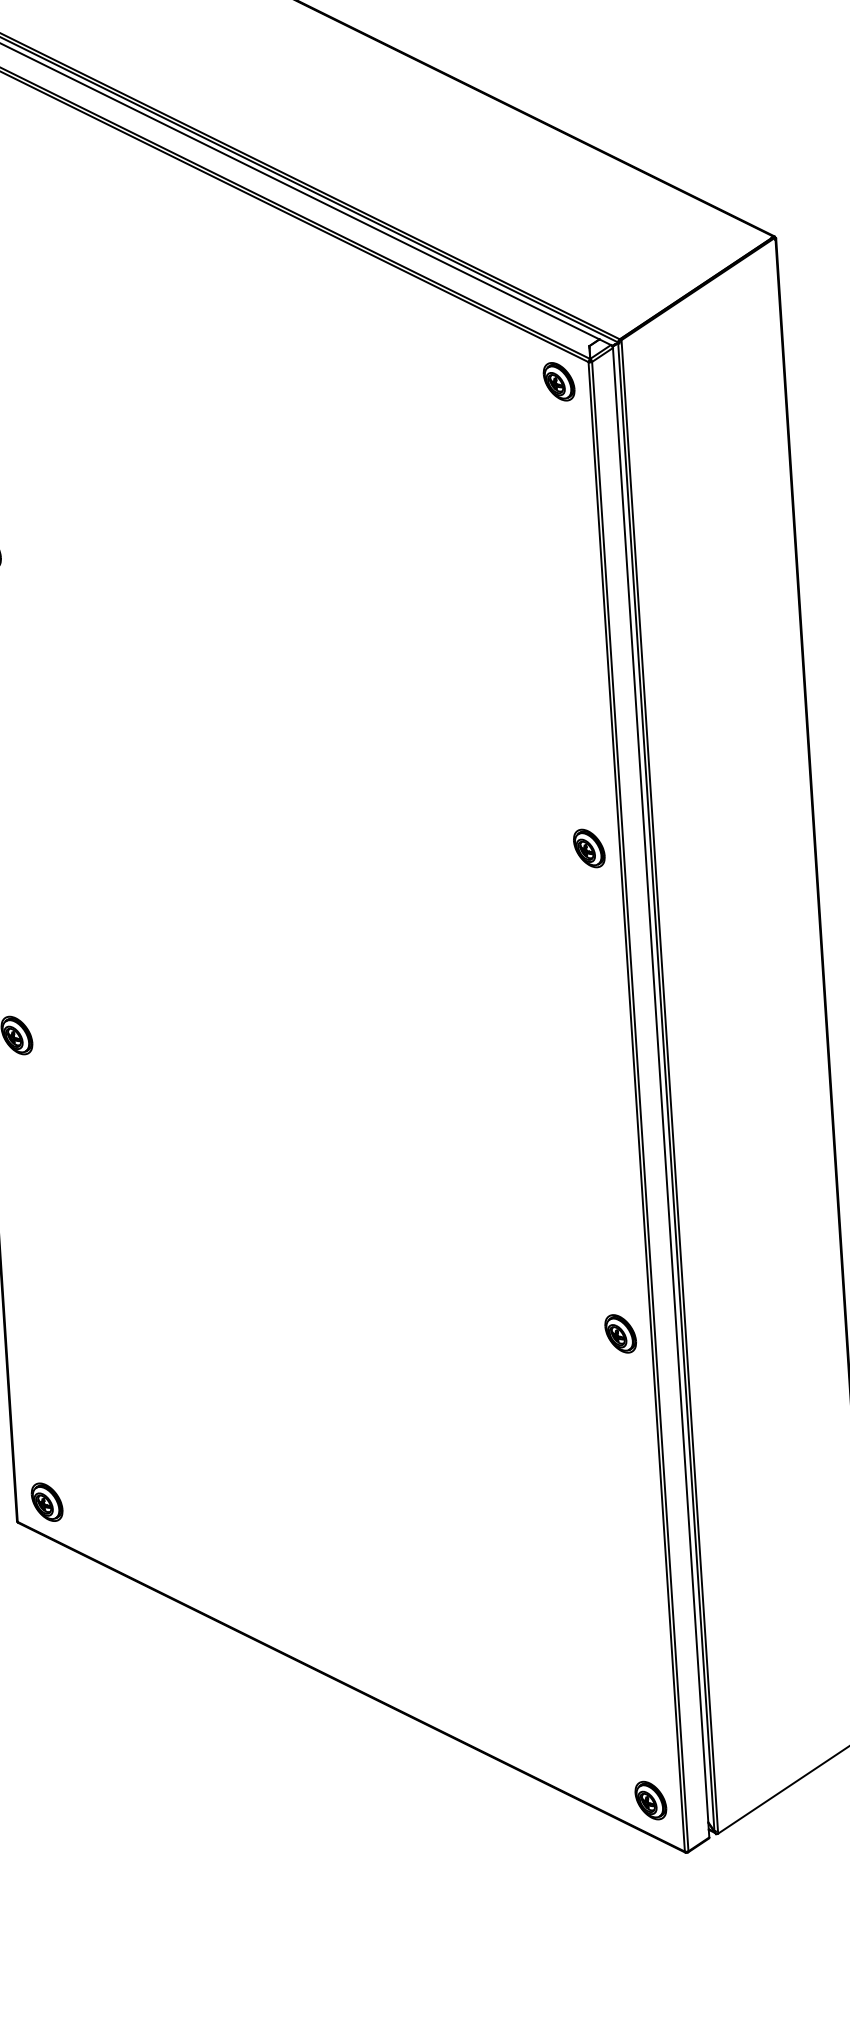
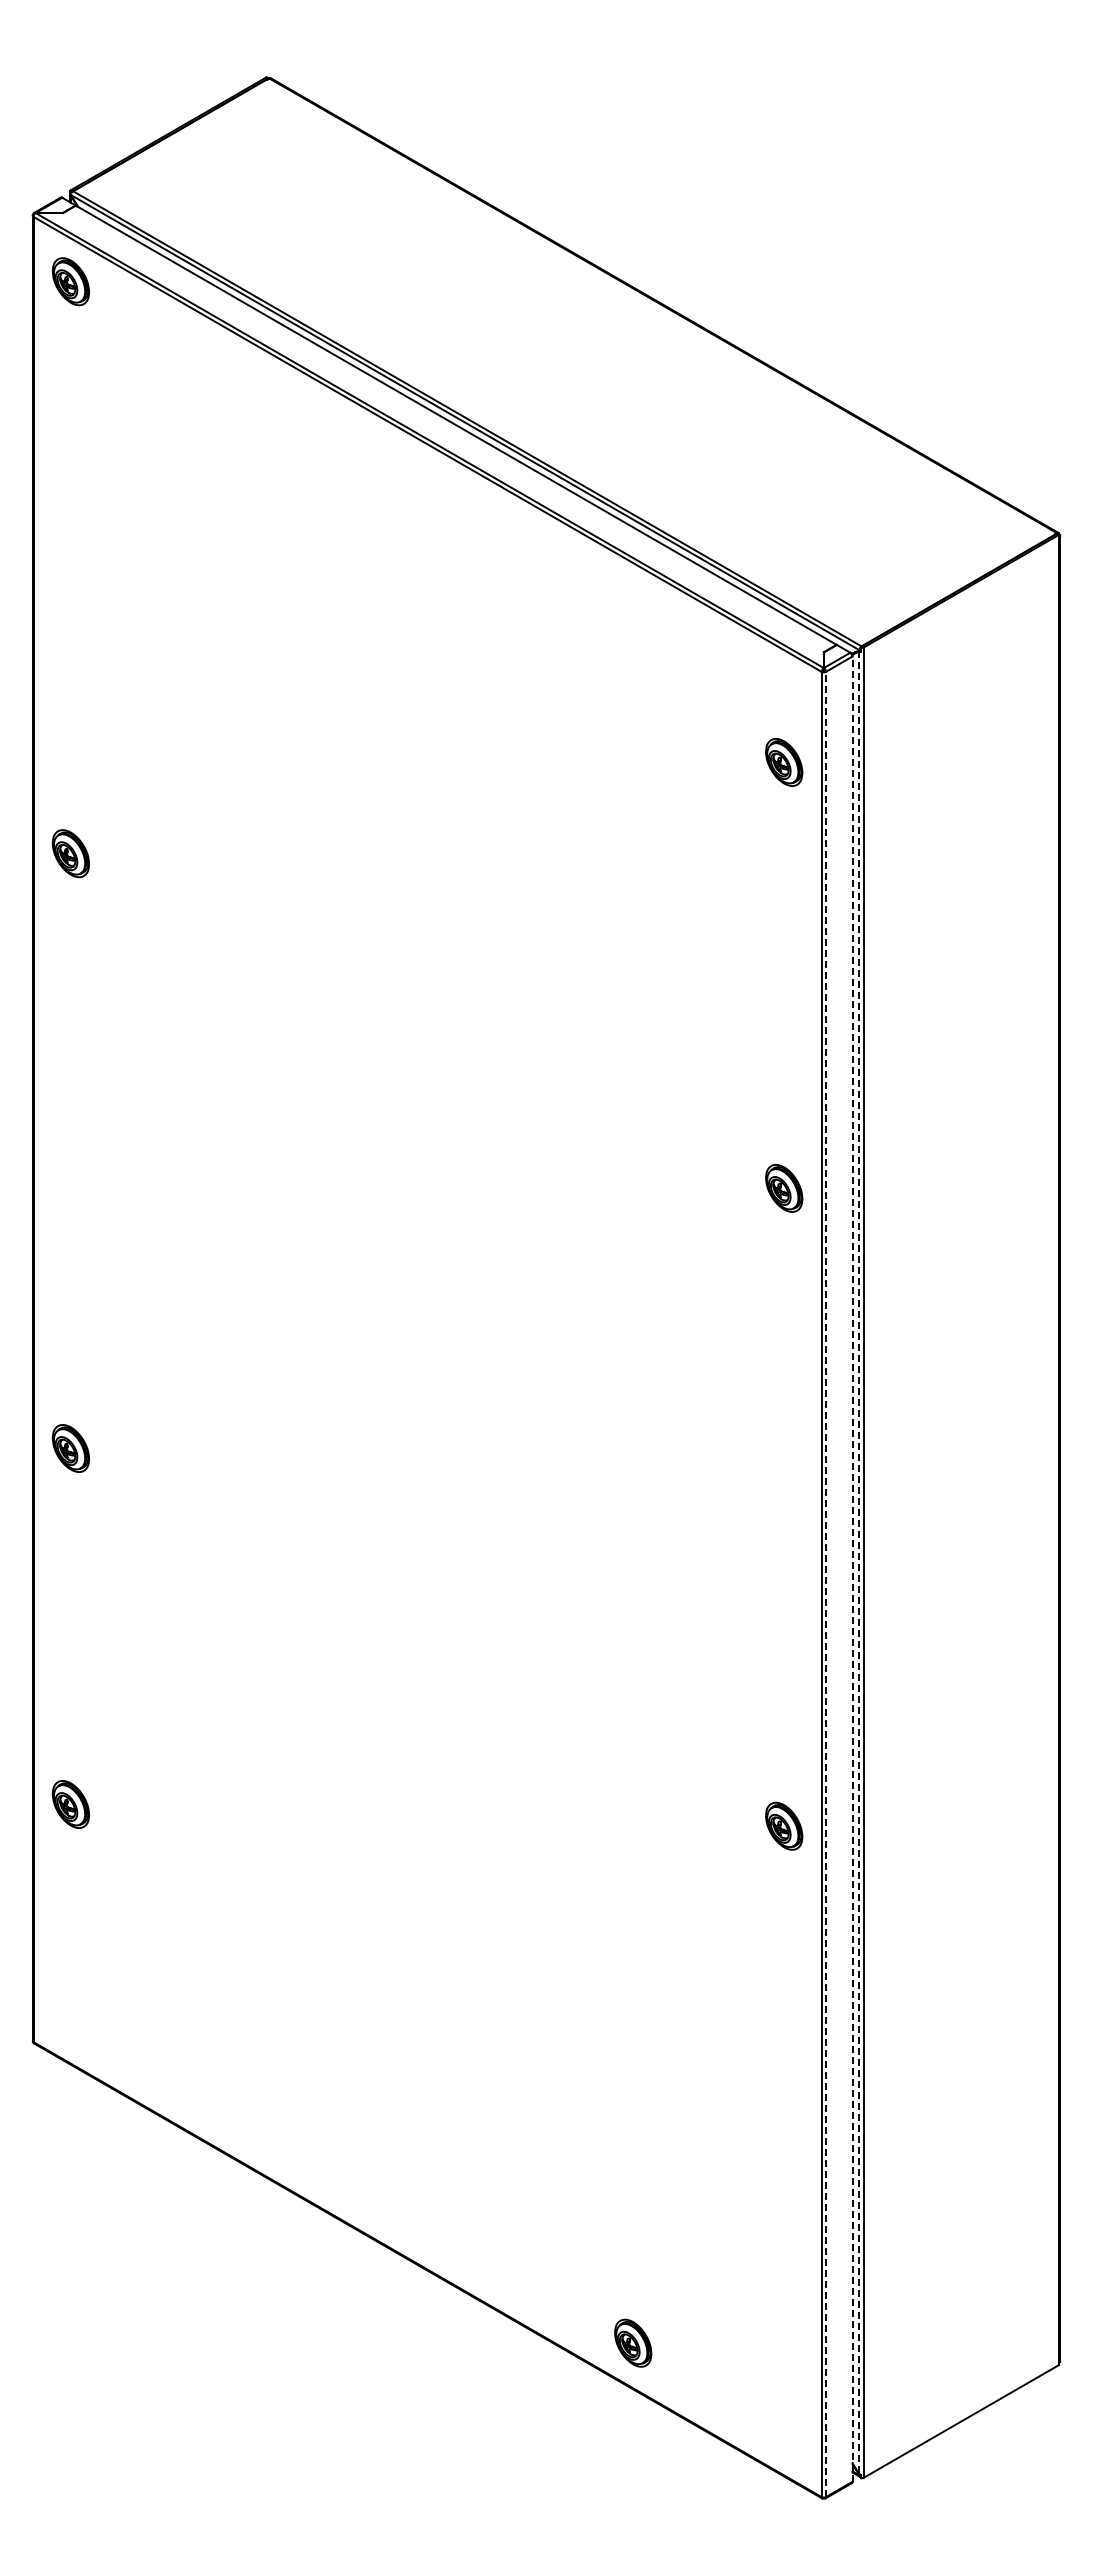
part: (559, 381) -> (784, 762), moved
part: (589, 848) -> (784, 1188), moved
line: (666, 1086) -> (859, 1562), solid -> dashed
line: (661, 1093) -> (852, 1569), solid -> dashed
line: (640, 1106) -> (826, 1584), solid -> dashed
part: (620, 1333) -> (784, 1825), moved
part: (46, 1502) -> (70, 1804), moved
part: (651, 1800) -> (633, 2342), moved

